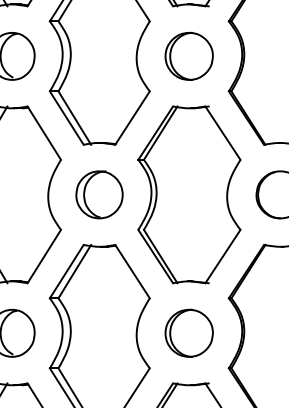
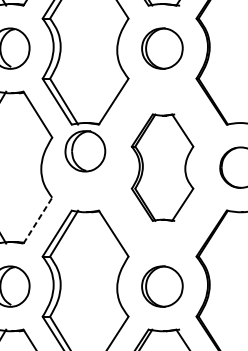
part: (99, 194) -> (85, 151), moved
part: (189, 194) -> (162, 167), size x0.7
line: (44, 256) -> (38, 220), solid -> dashed

